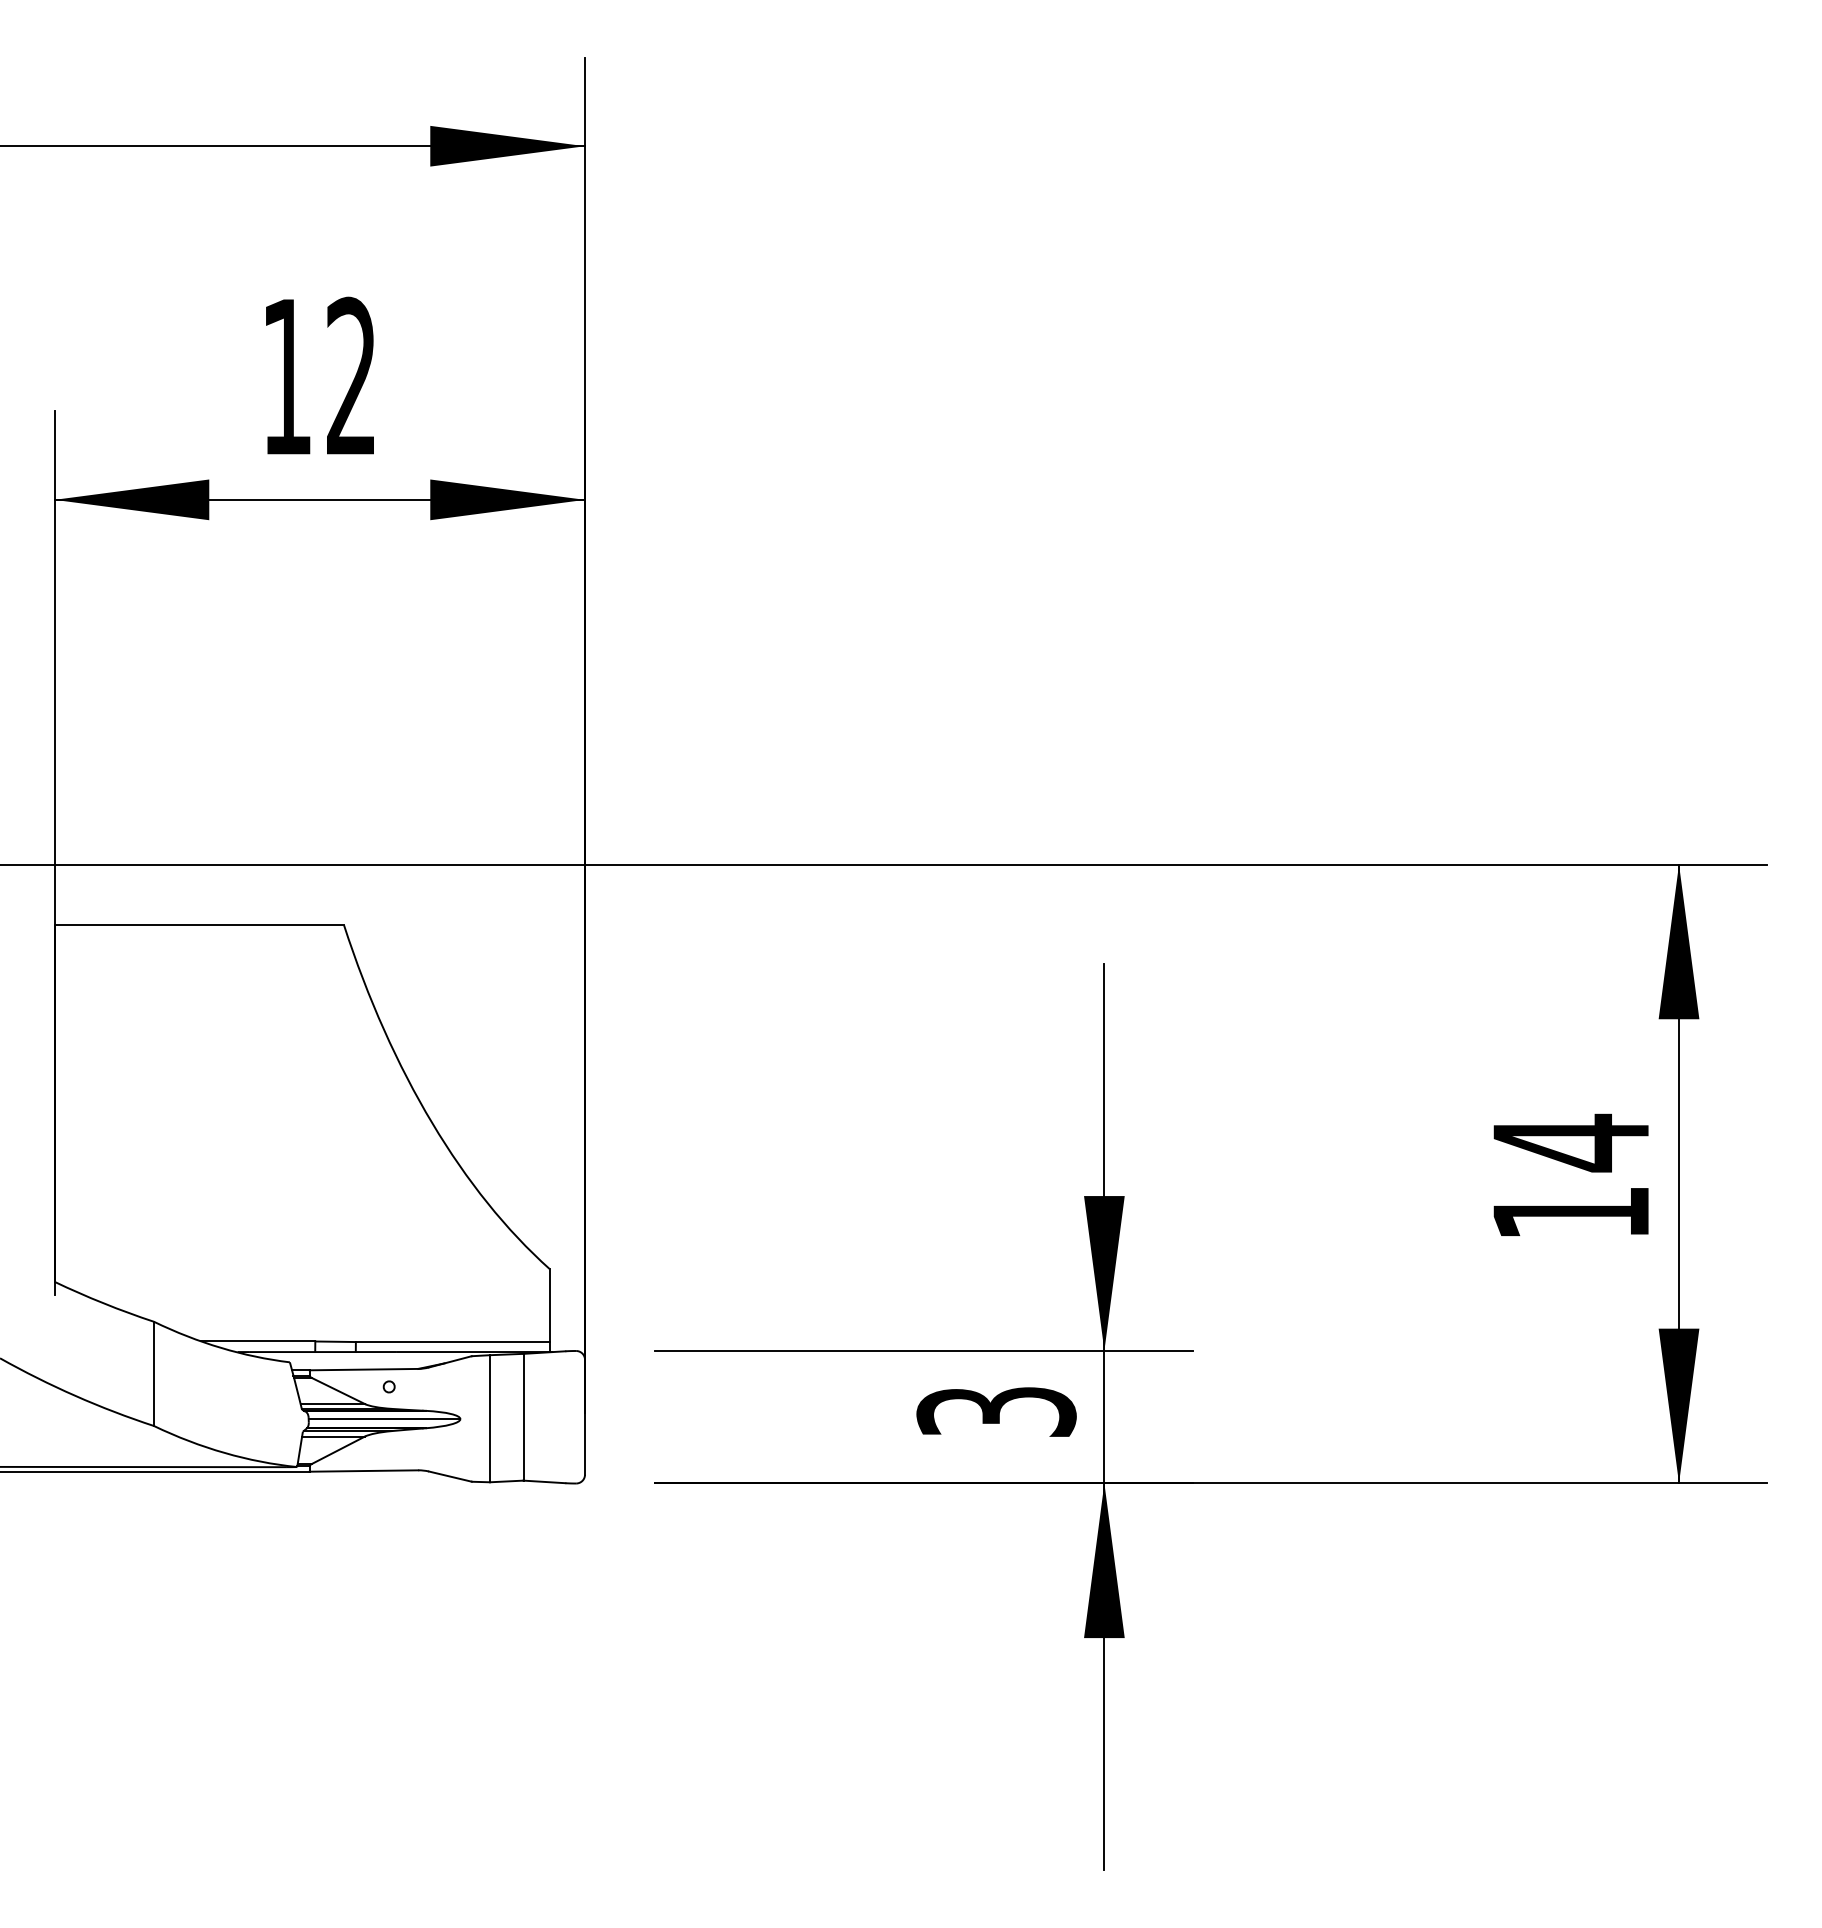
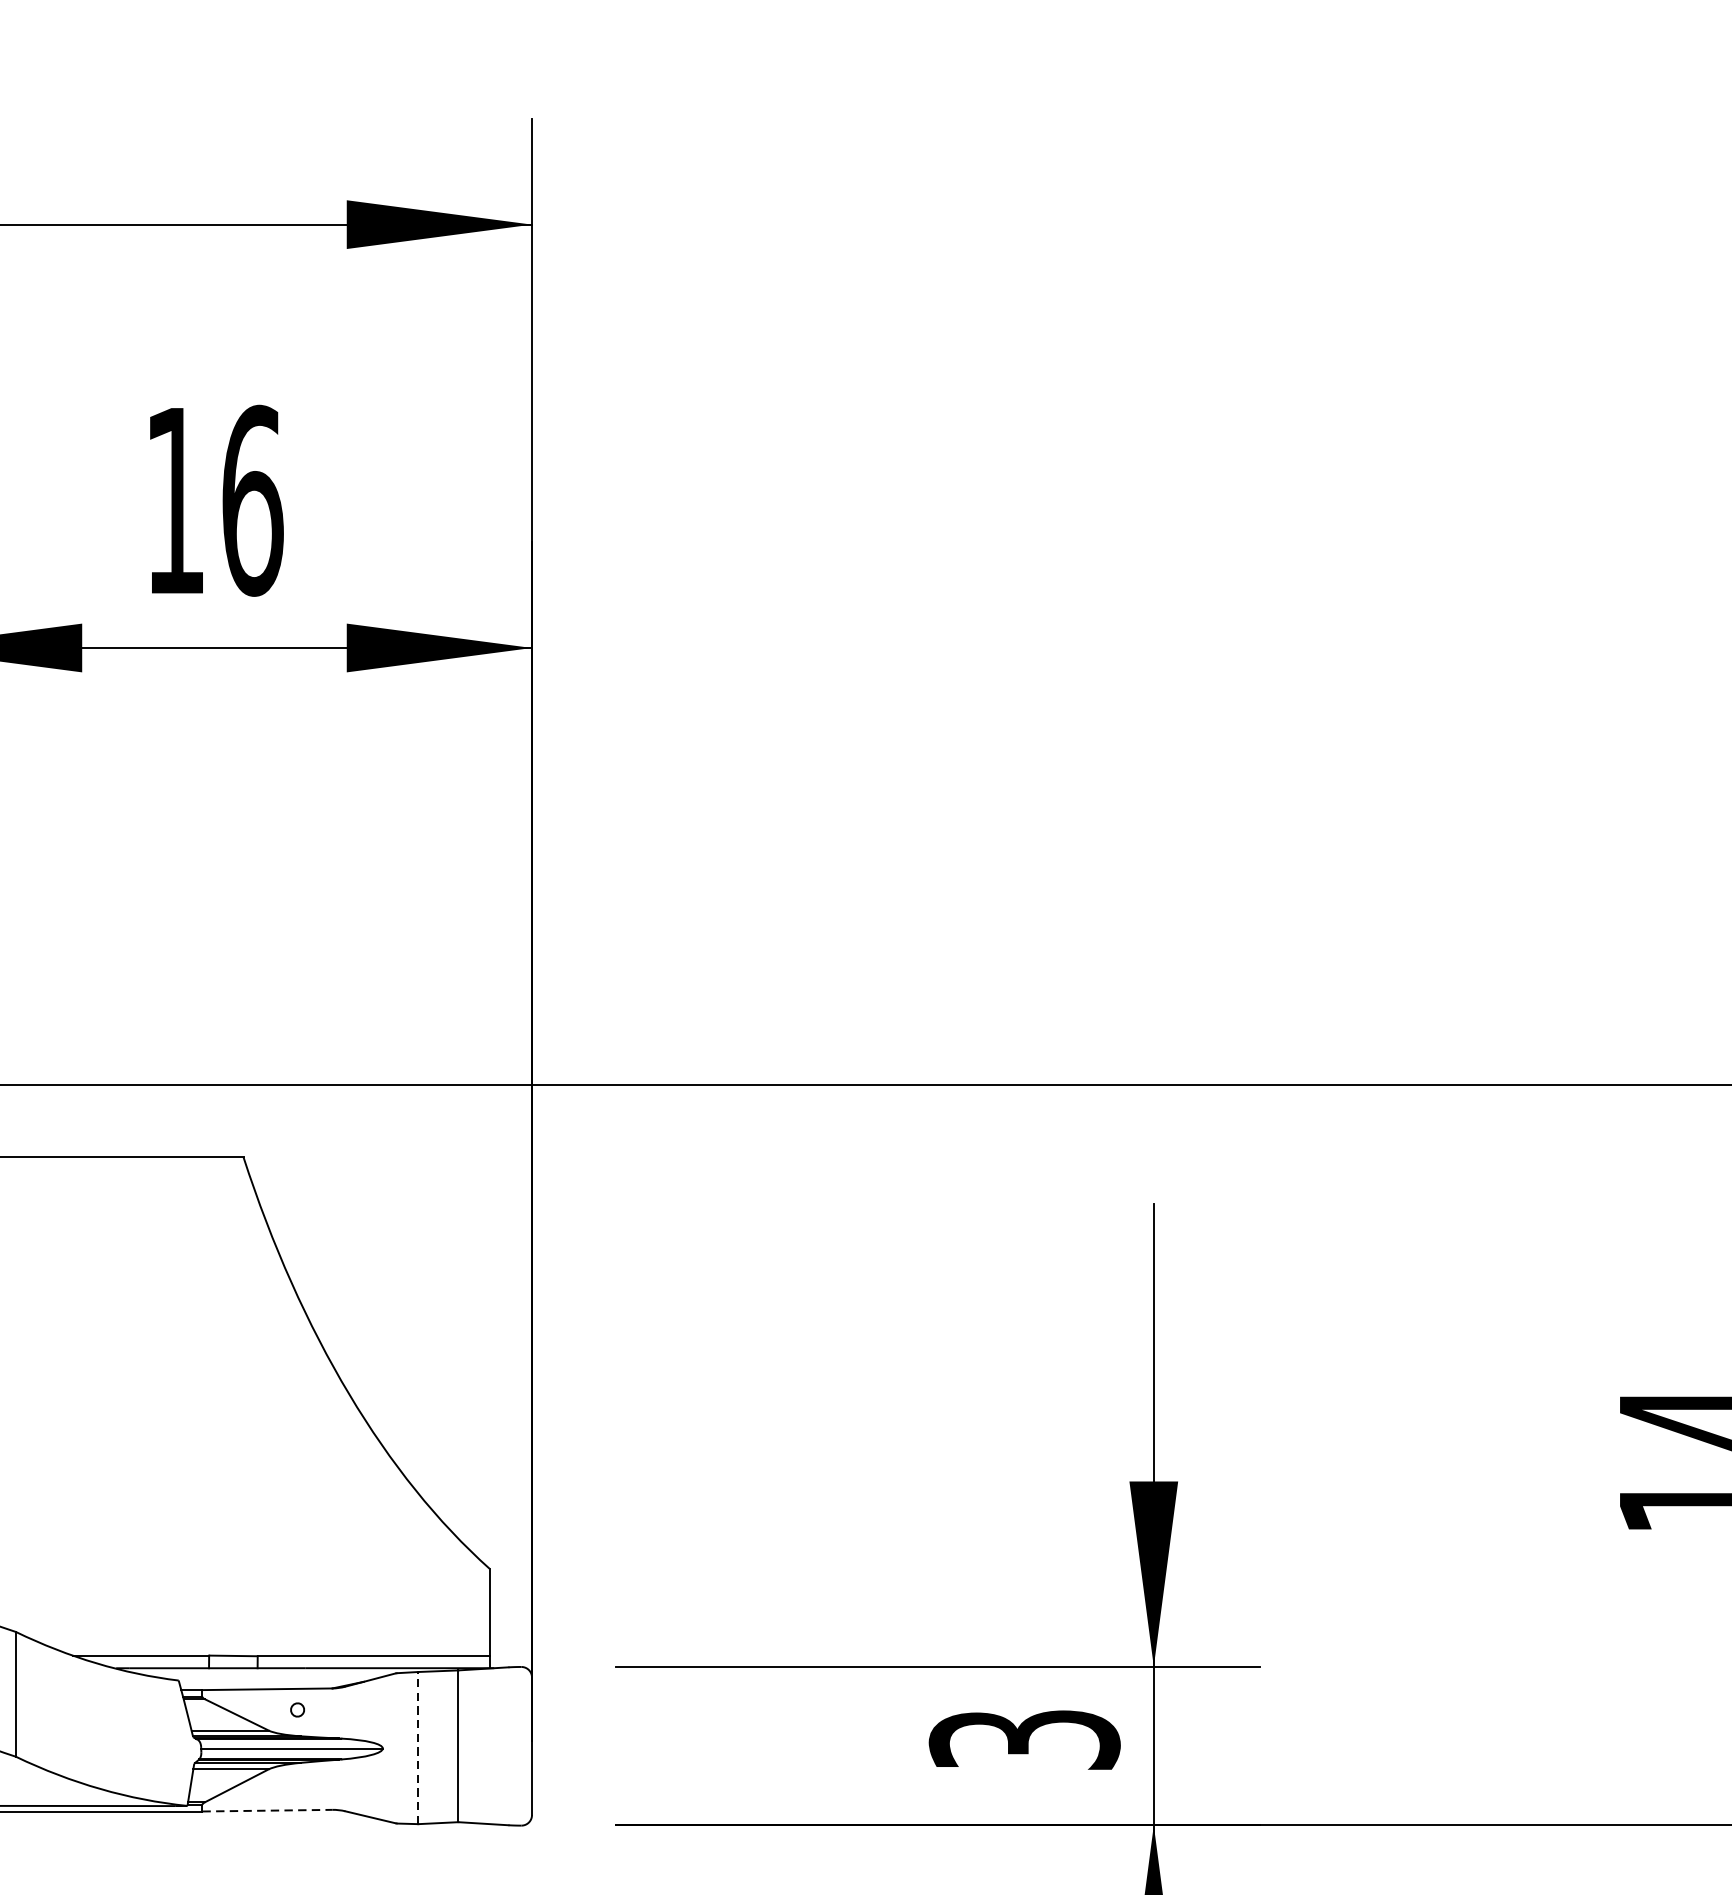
text: (351, 376) -> (252, 500), 12 -> 16
line: (490, 1418) -> (418, 1747), solid -> dashed
line: (364, 1471) -> (268, 1811), solid -> dashed

